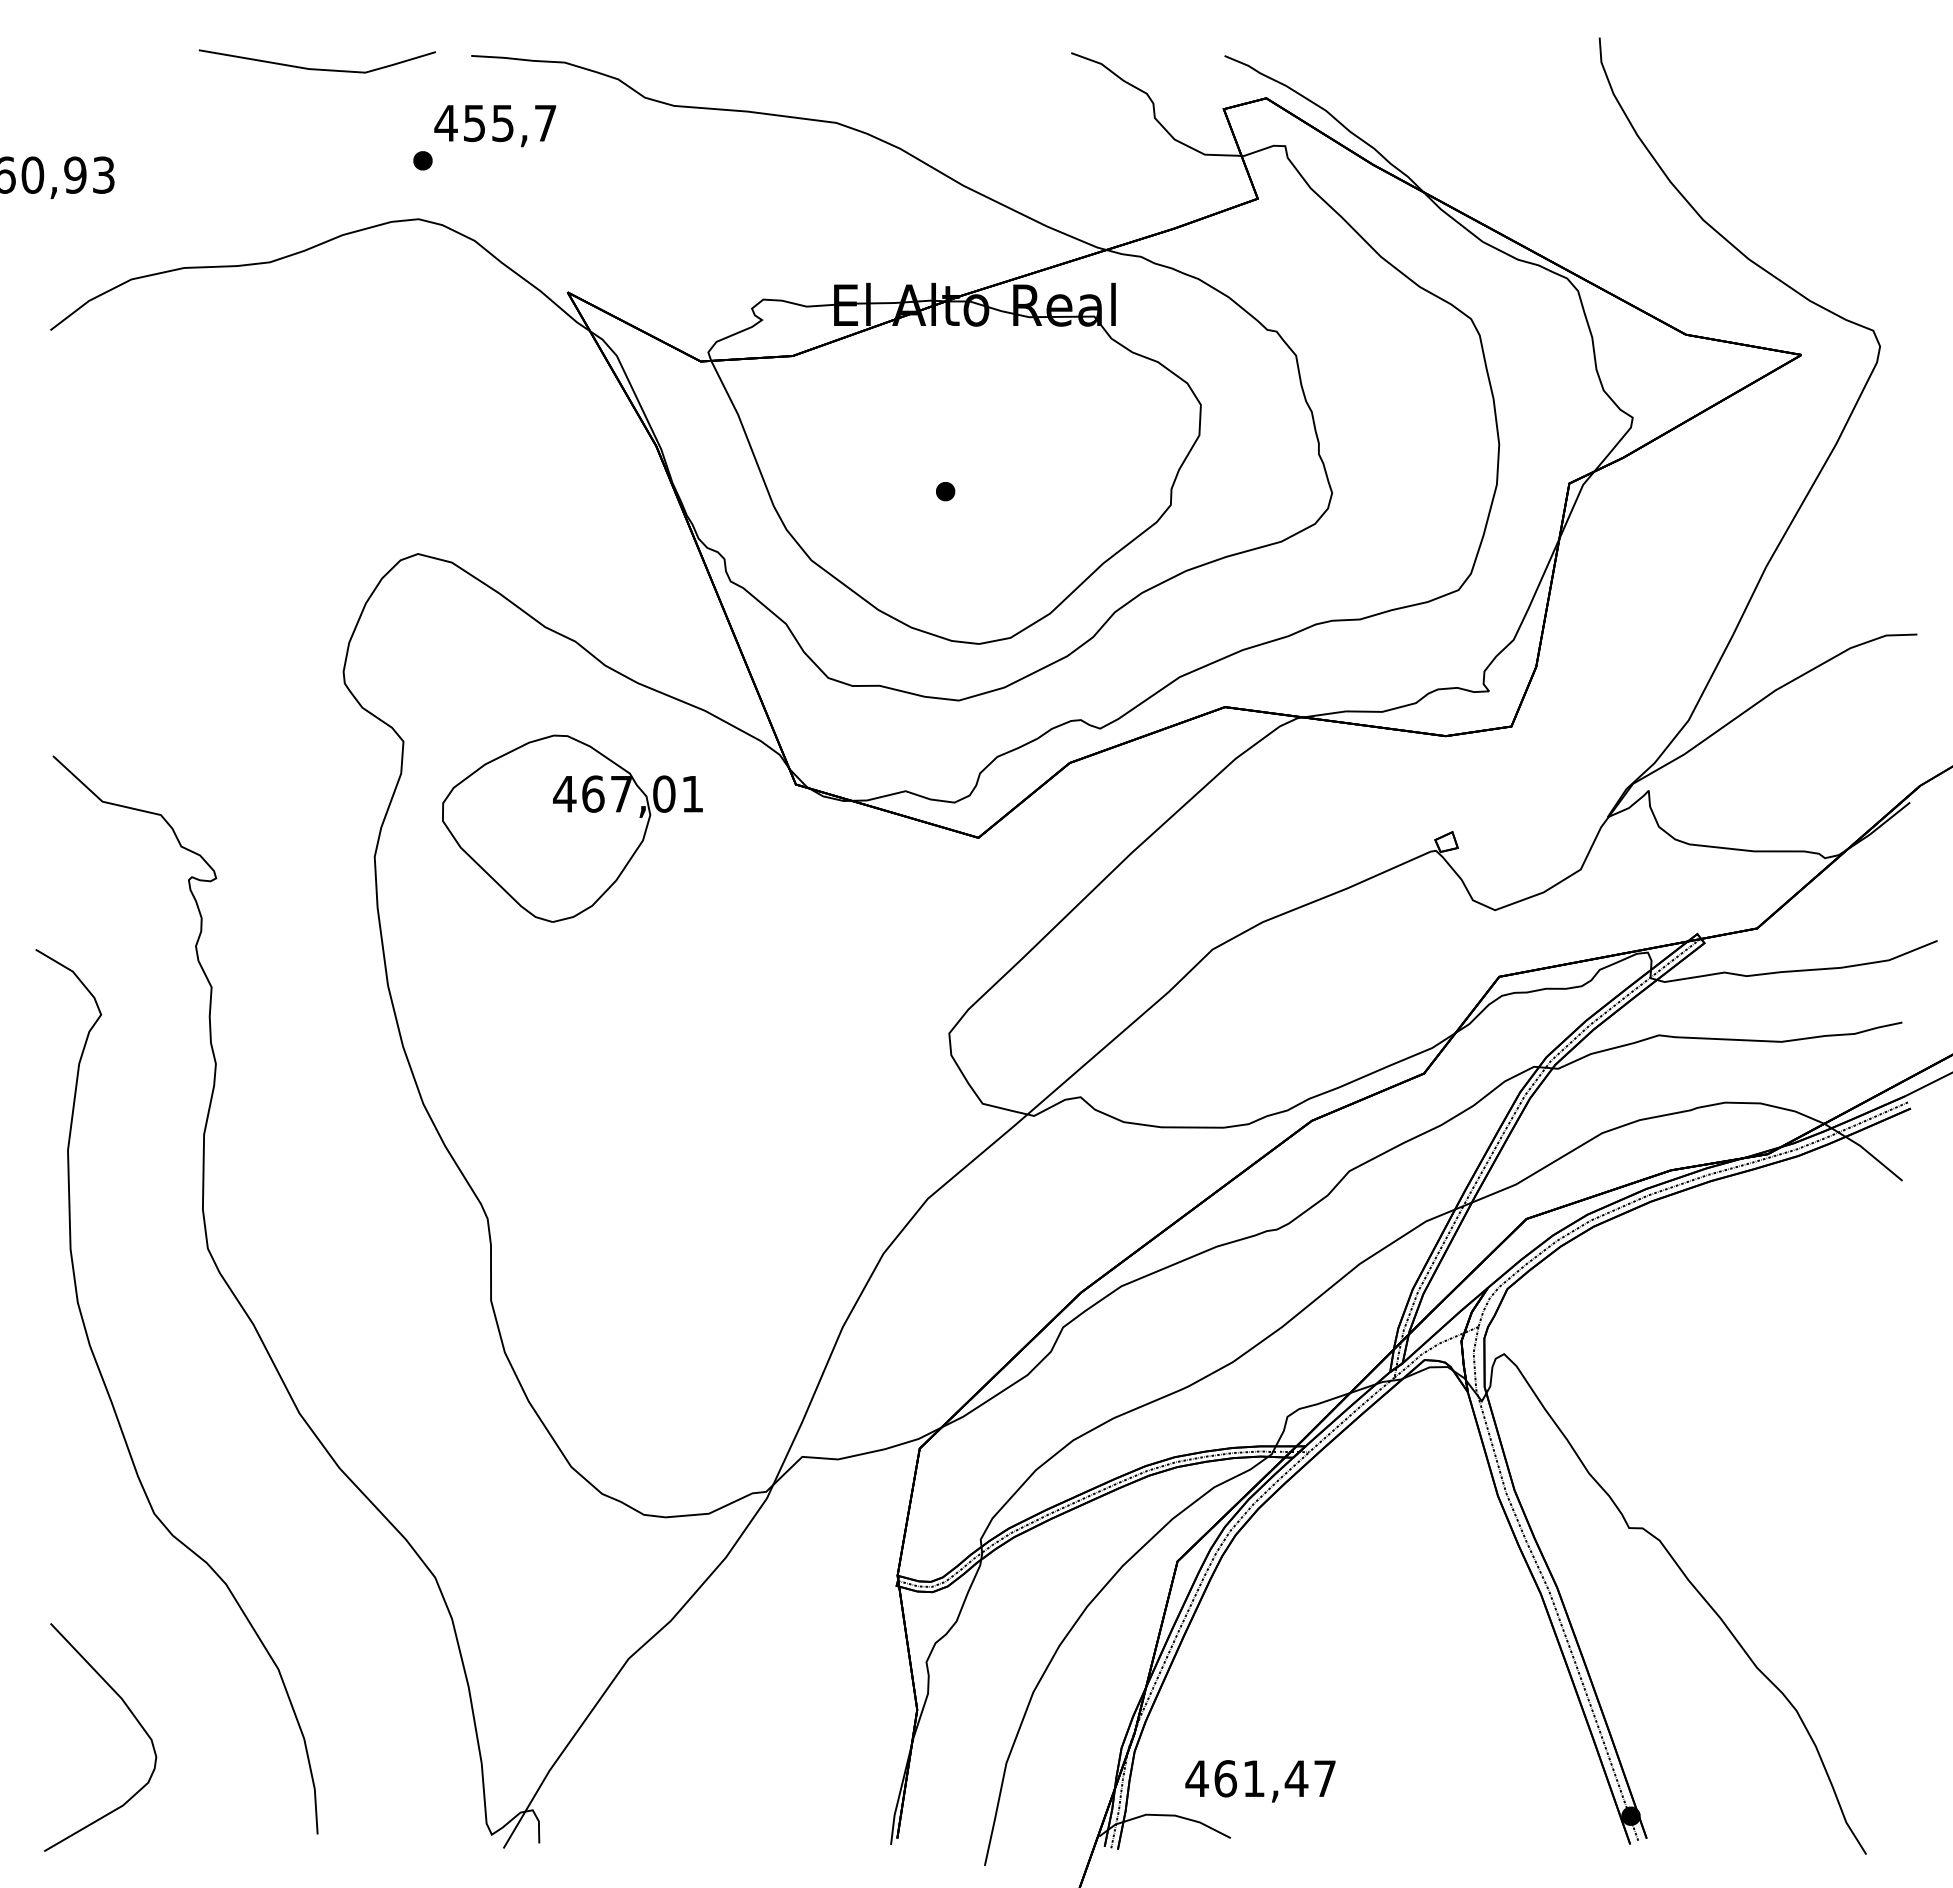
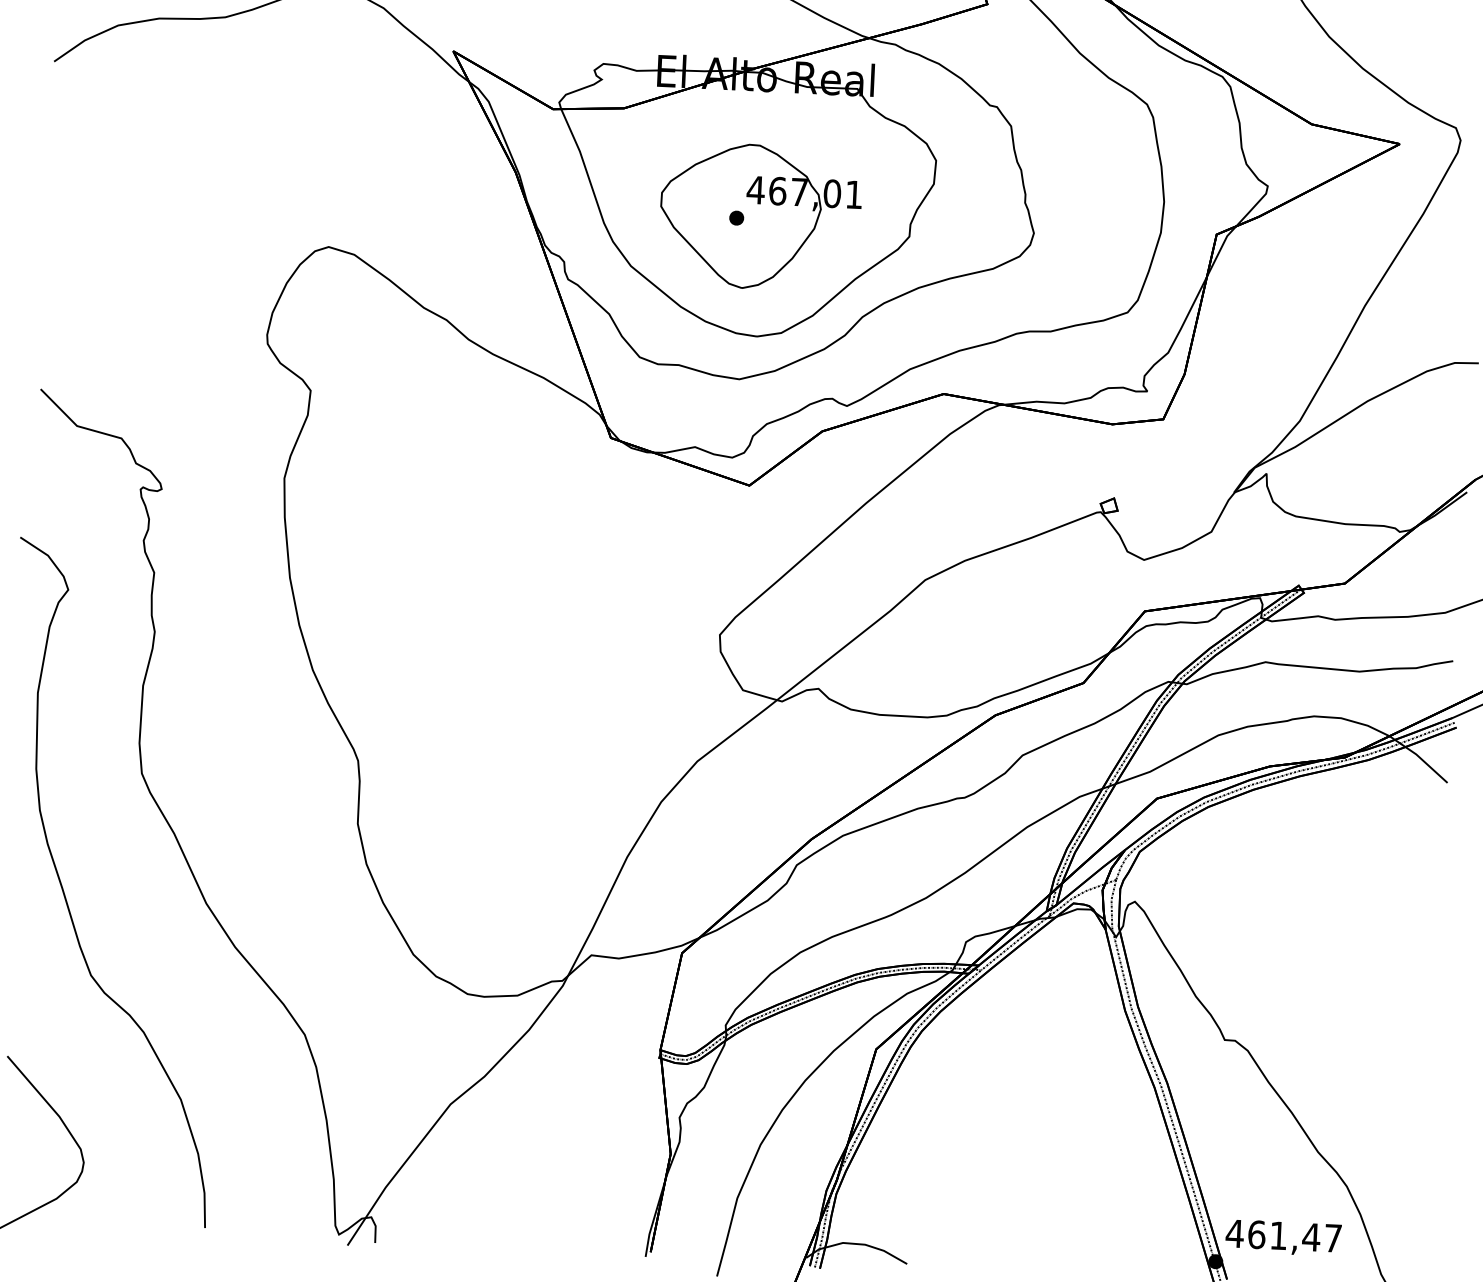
part: (572, 828) -> (760, 216), moved
text: (1260, 1781) -> (1283, 1238), moved

